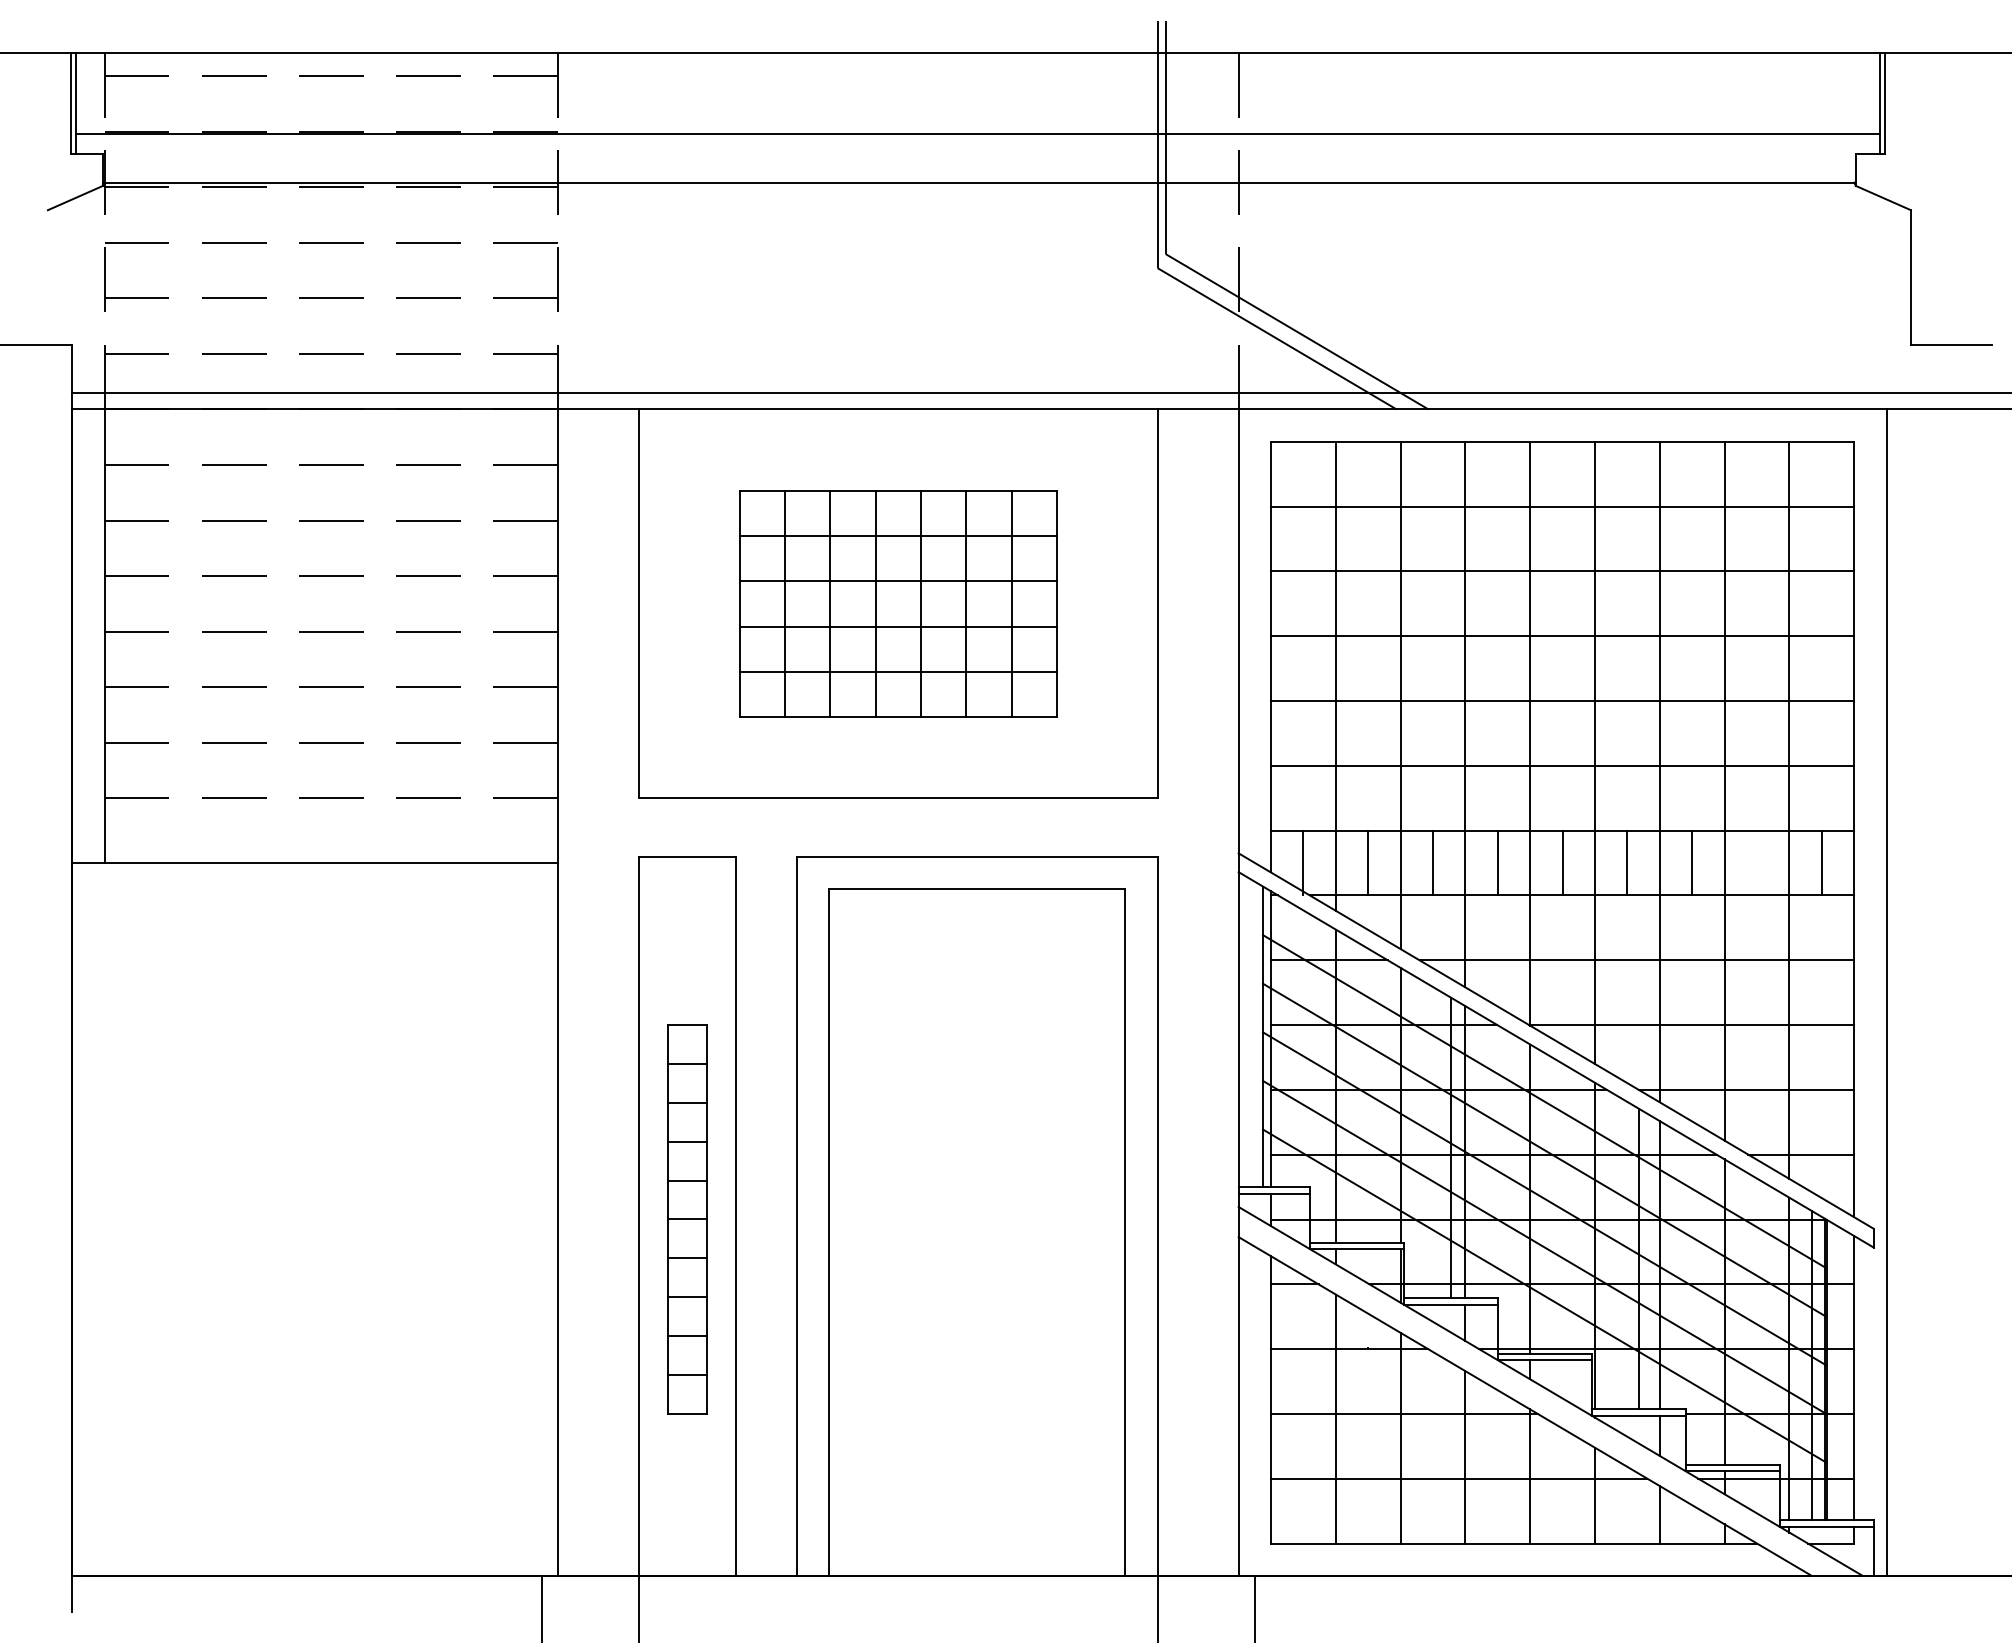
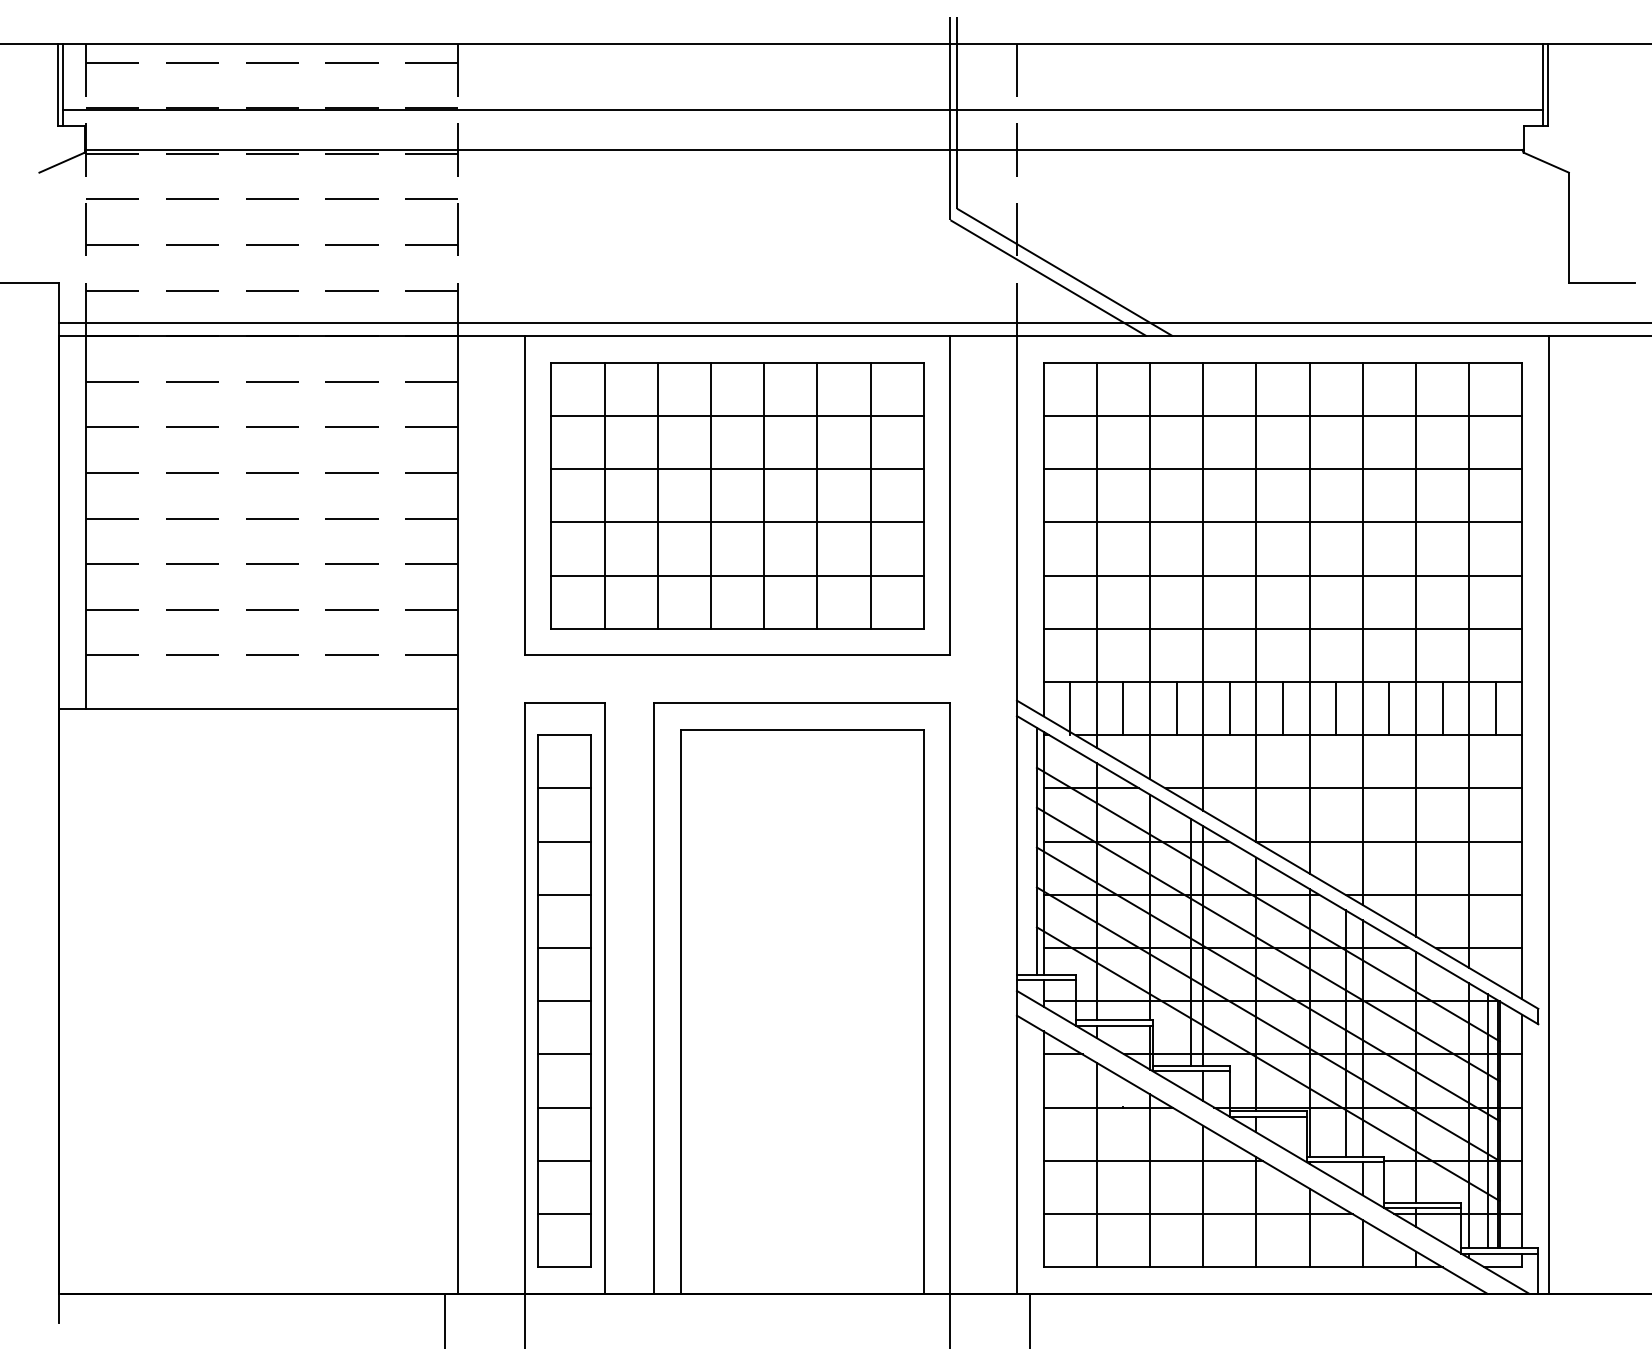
part: (898, 603) -> (737, 495), size x1.43
line: (1756, 862) -> (1442, 708), added
part: (687, 1218) -> (564, 1000), size x1.67

